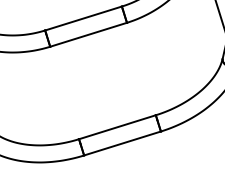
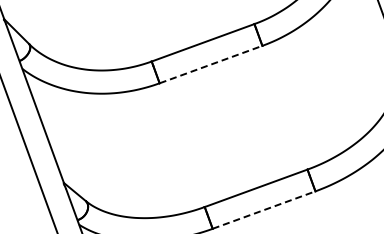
line: (88, 34) -> (211, 64), solid -> dashed
line: (122, 143) -> (264, 210), solid -> dashed

